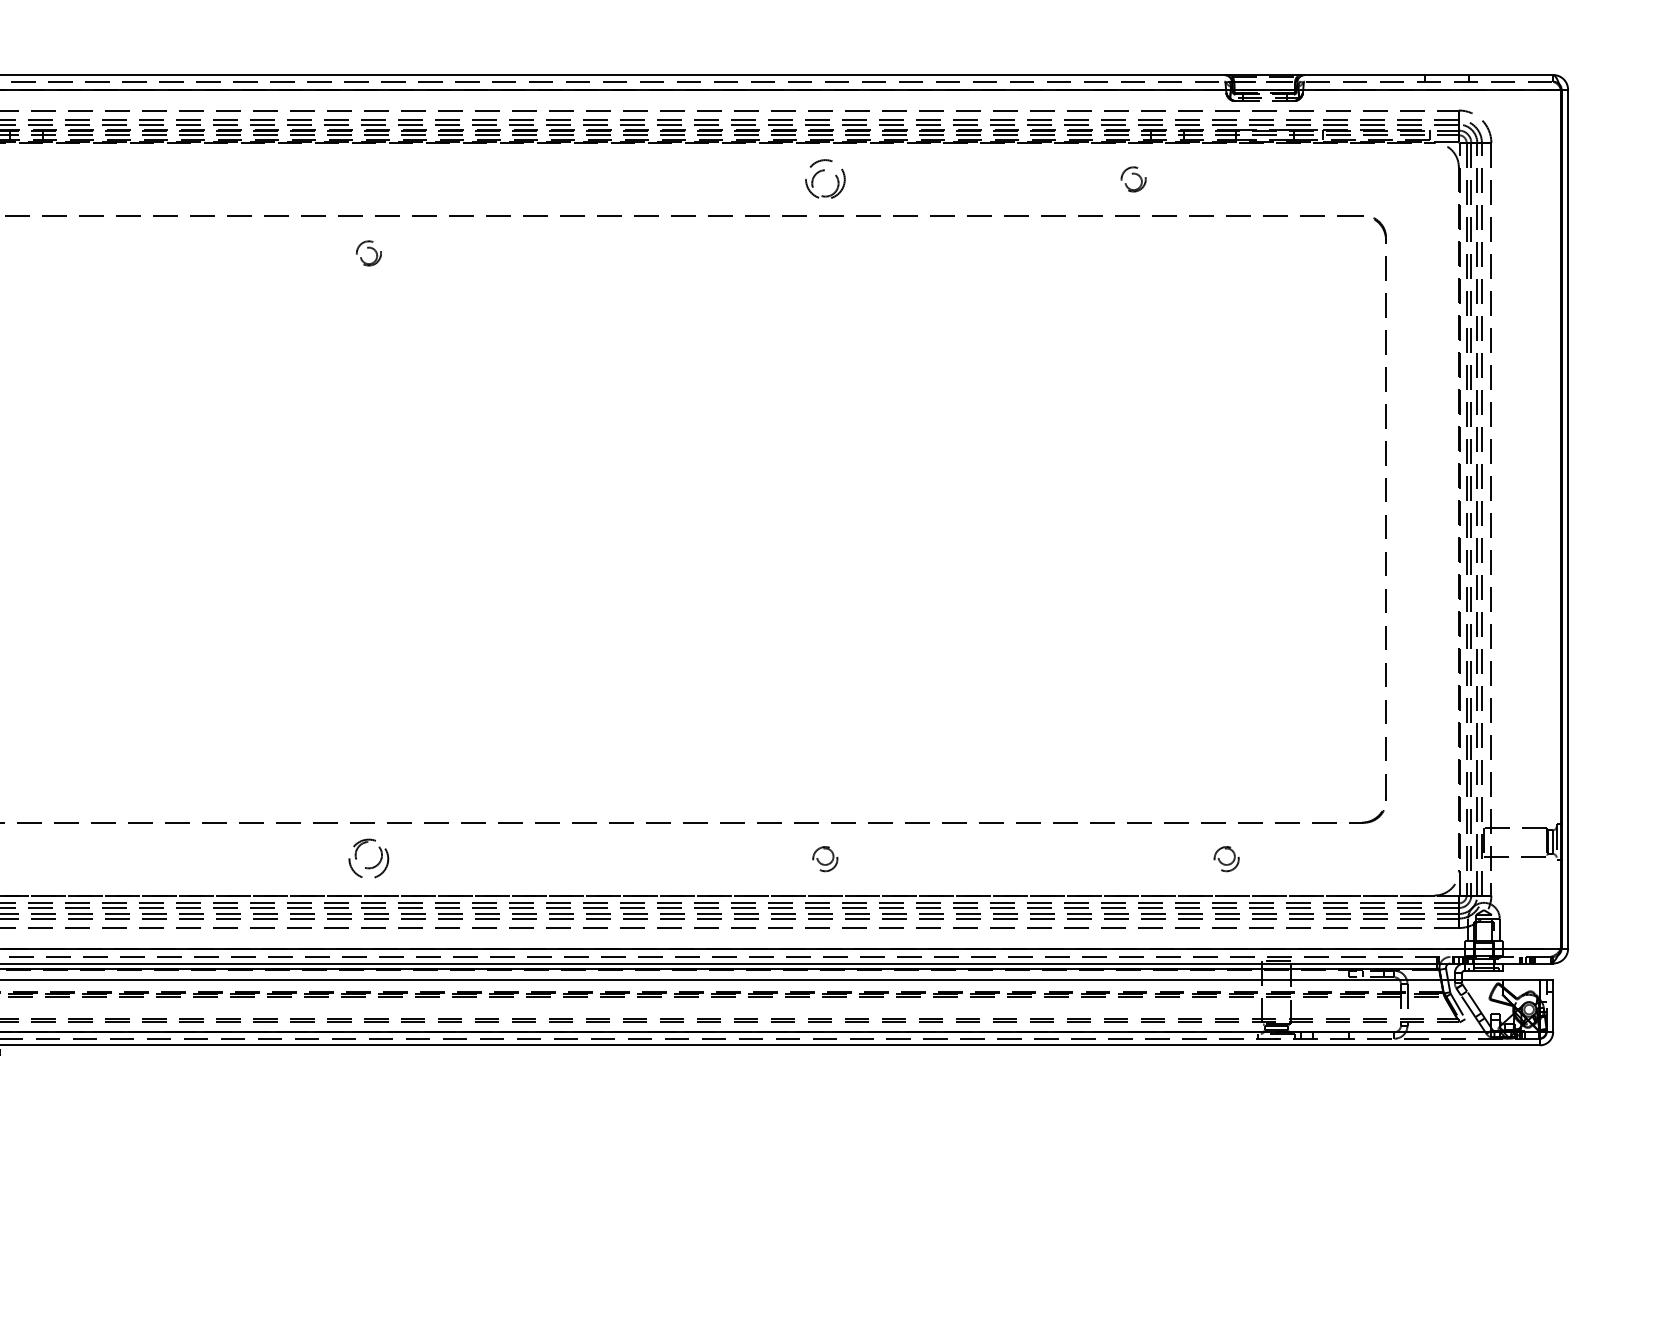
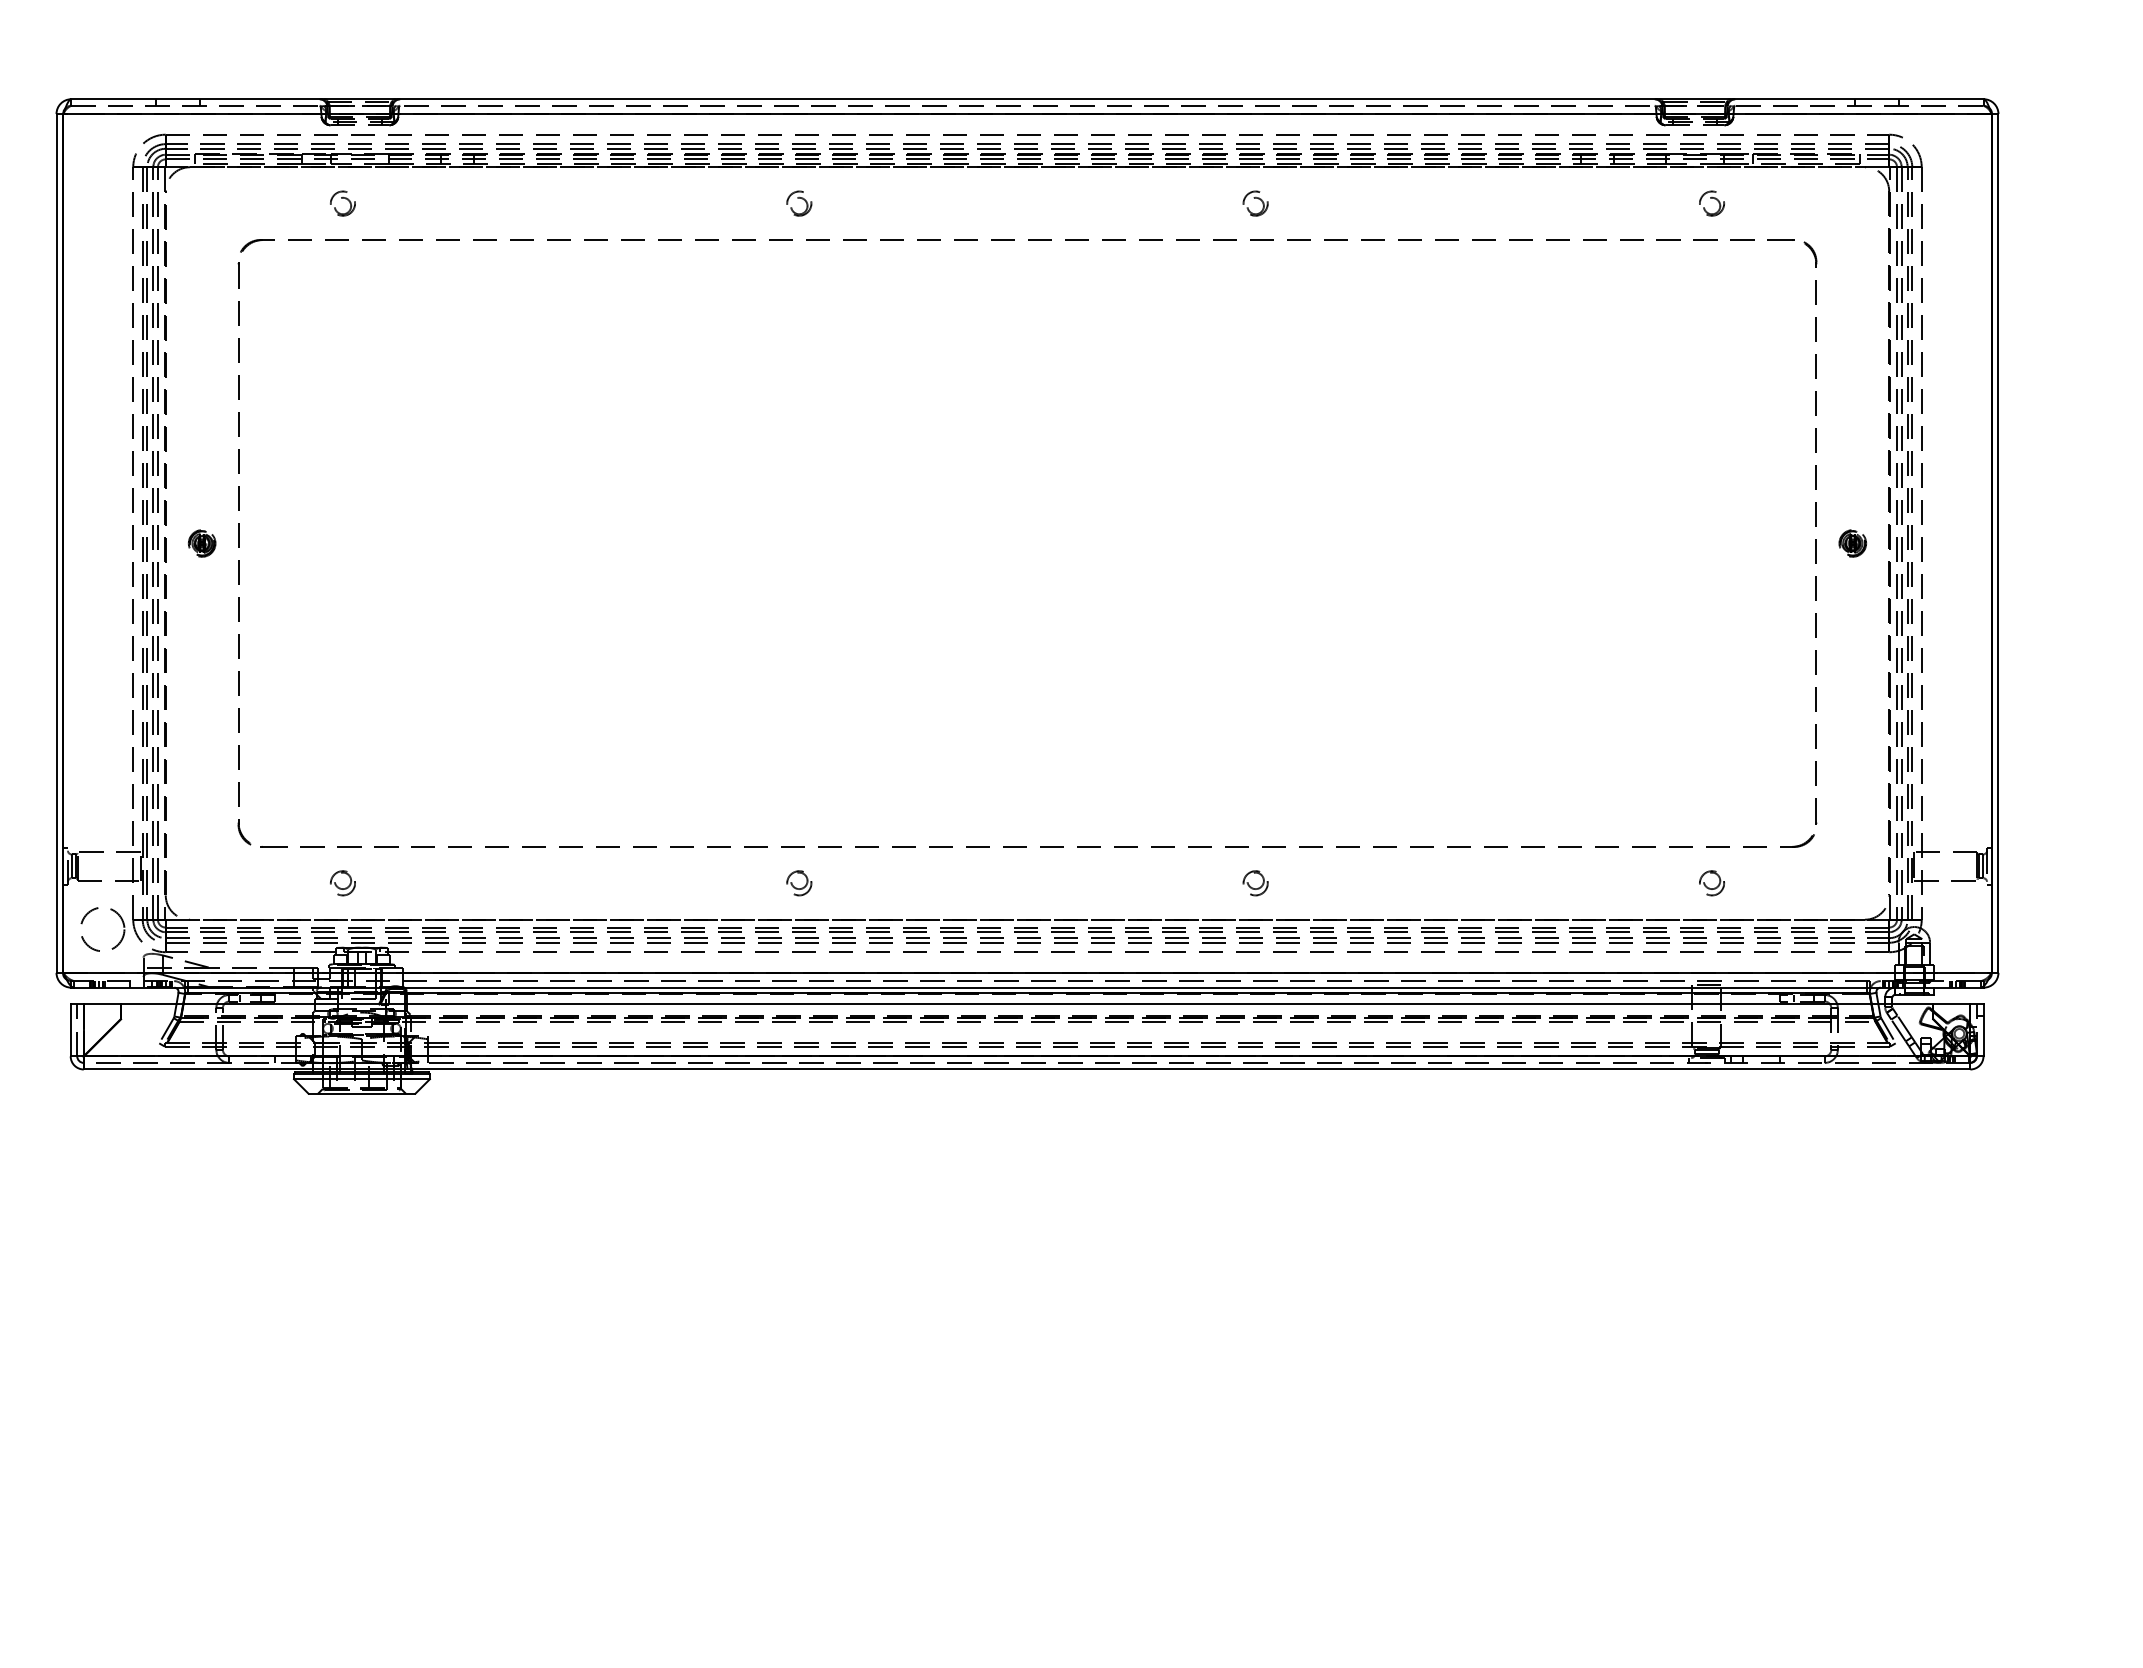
part: (825, 179) -> (1255, 203), size x0.62
part: (1133, 179) -> (1711, 203), moved
part: (369, 253) -> (799, 203), moved
part: (1422, 519) -> (1852, 543), added
part: (369, 859) -> (799, 883), size x0.62
part: (1226, 859) -> (1711, 883), moved

